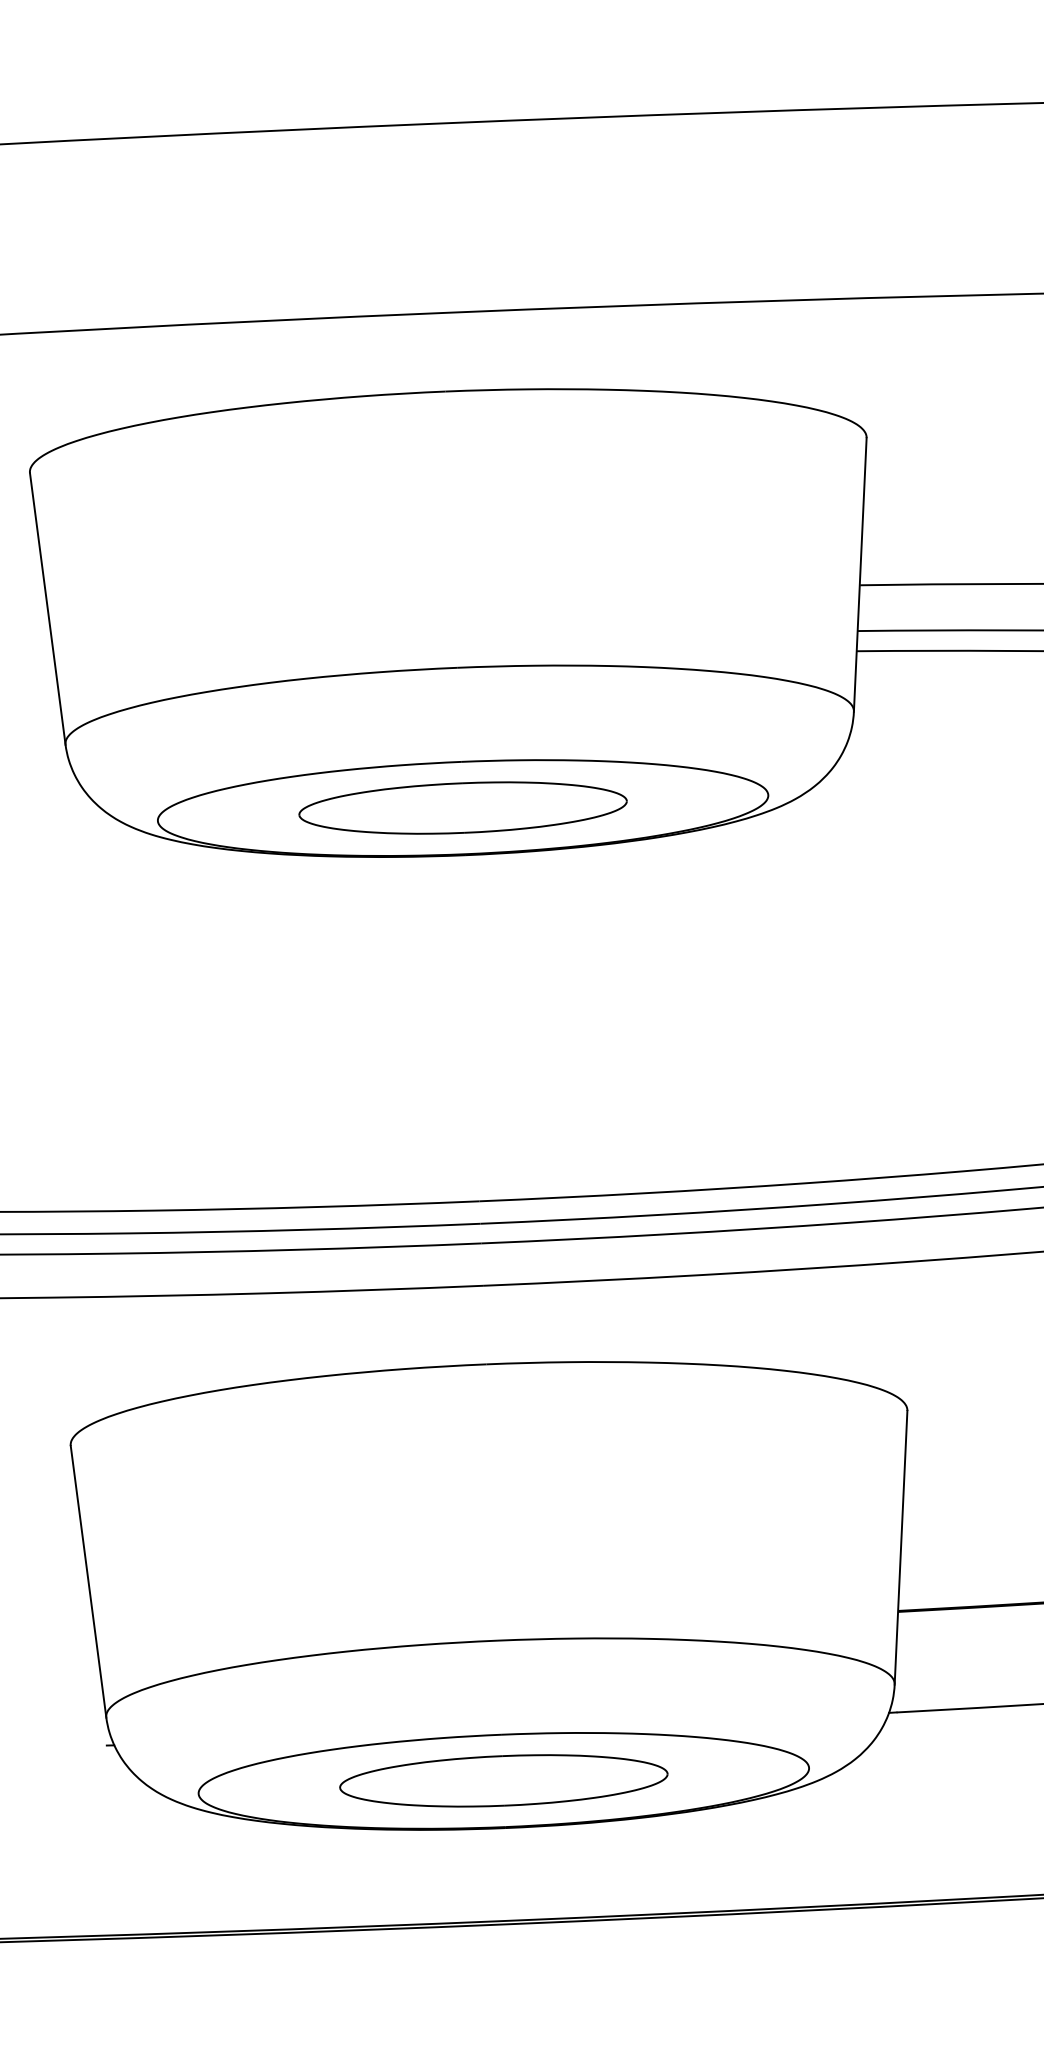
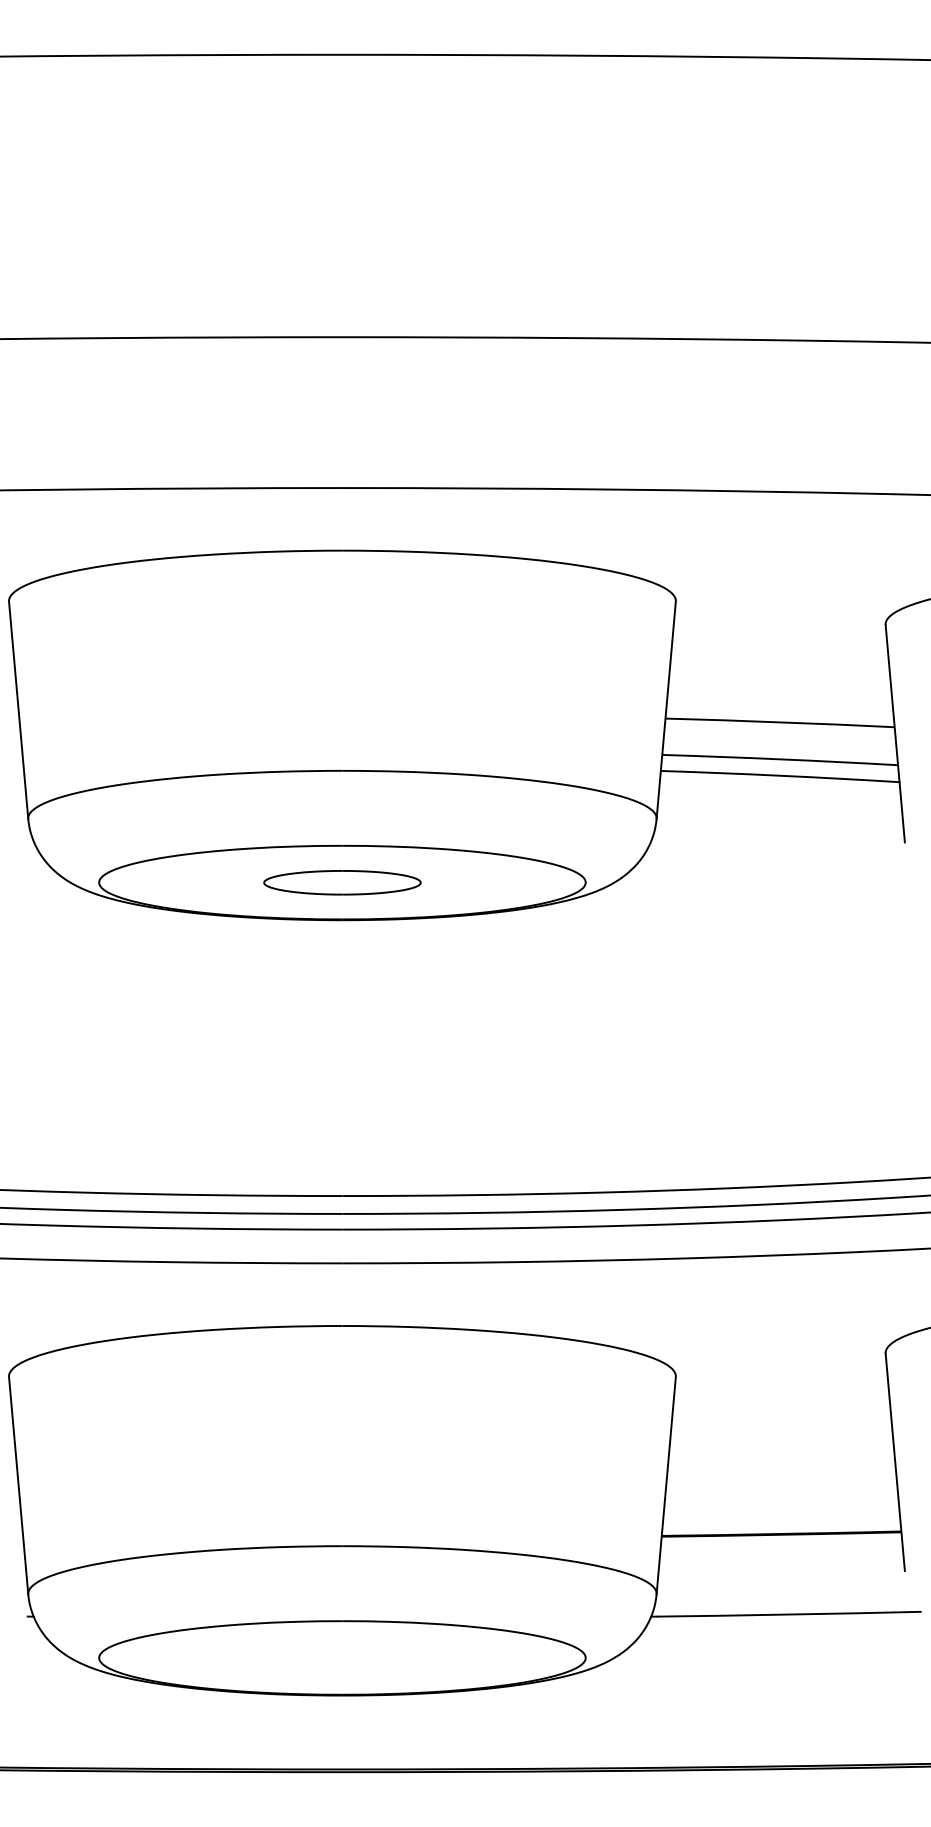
part: (463, 807) -> (342, 882), size x0.6
part: (503, 1780) -> (342, 1657), removed

